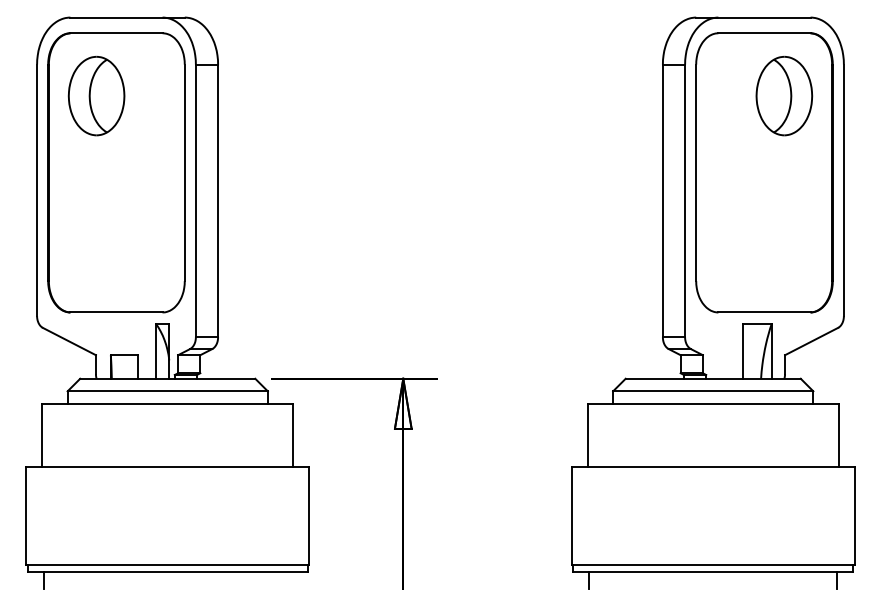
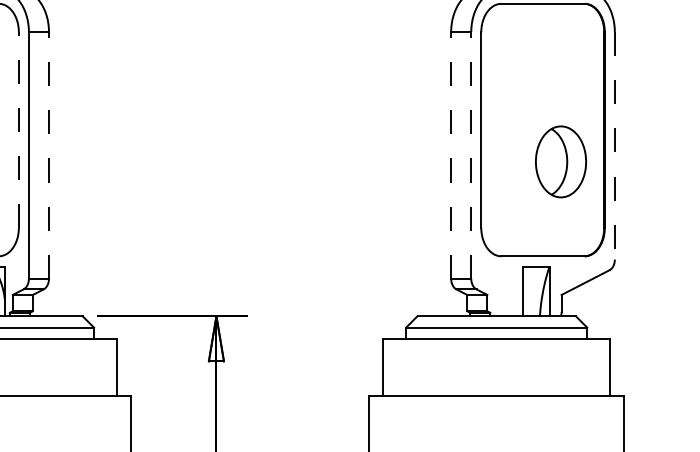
part: (784, 96) -> (561, 162), moved
line: (184, 172) -> (18, 129), solid -> dashed
line: (843, 190) -> (614, 146), solid -> dashed
line: (218, 200) -> (49, 155), solid -> dashed
line: (662, 200) -> (450, 155), solid -> dashed
line: (685, 200) -> (471, 155), solid -> dashed

